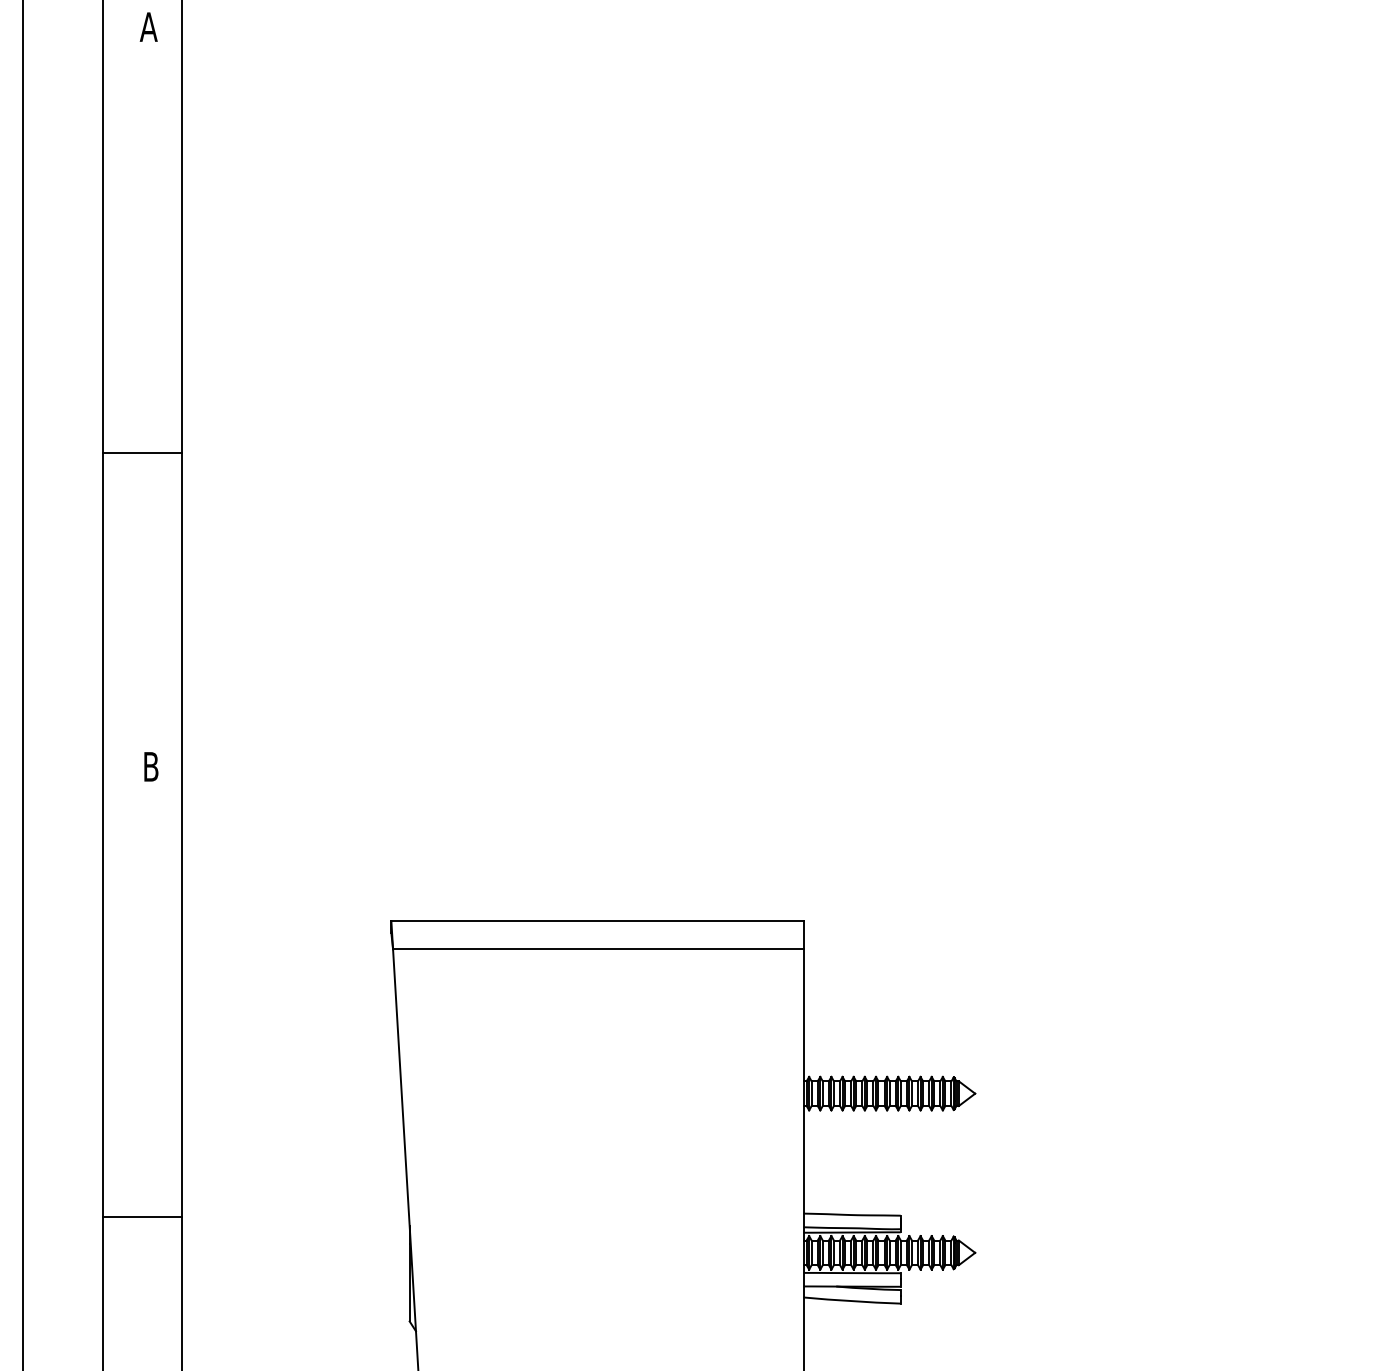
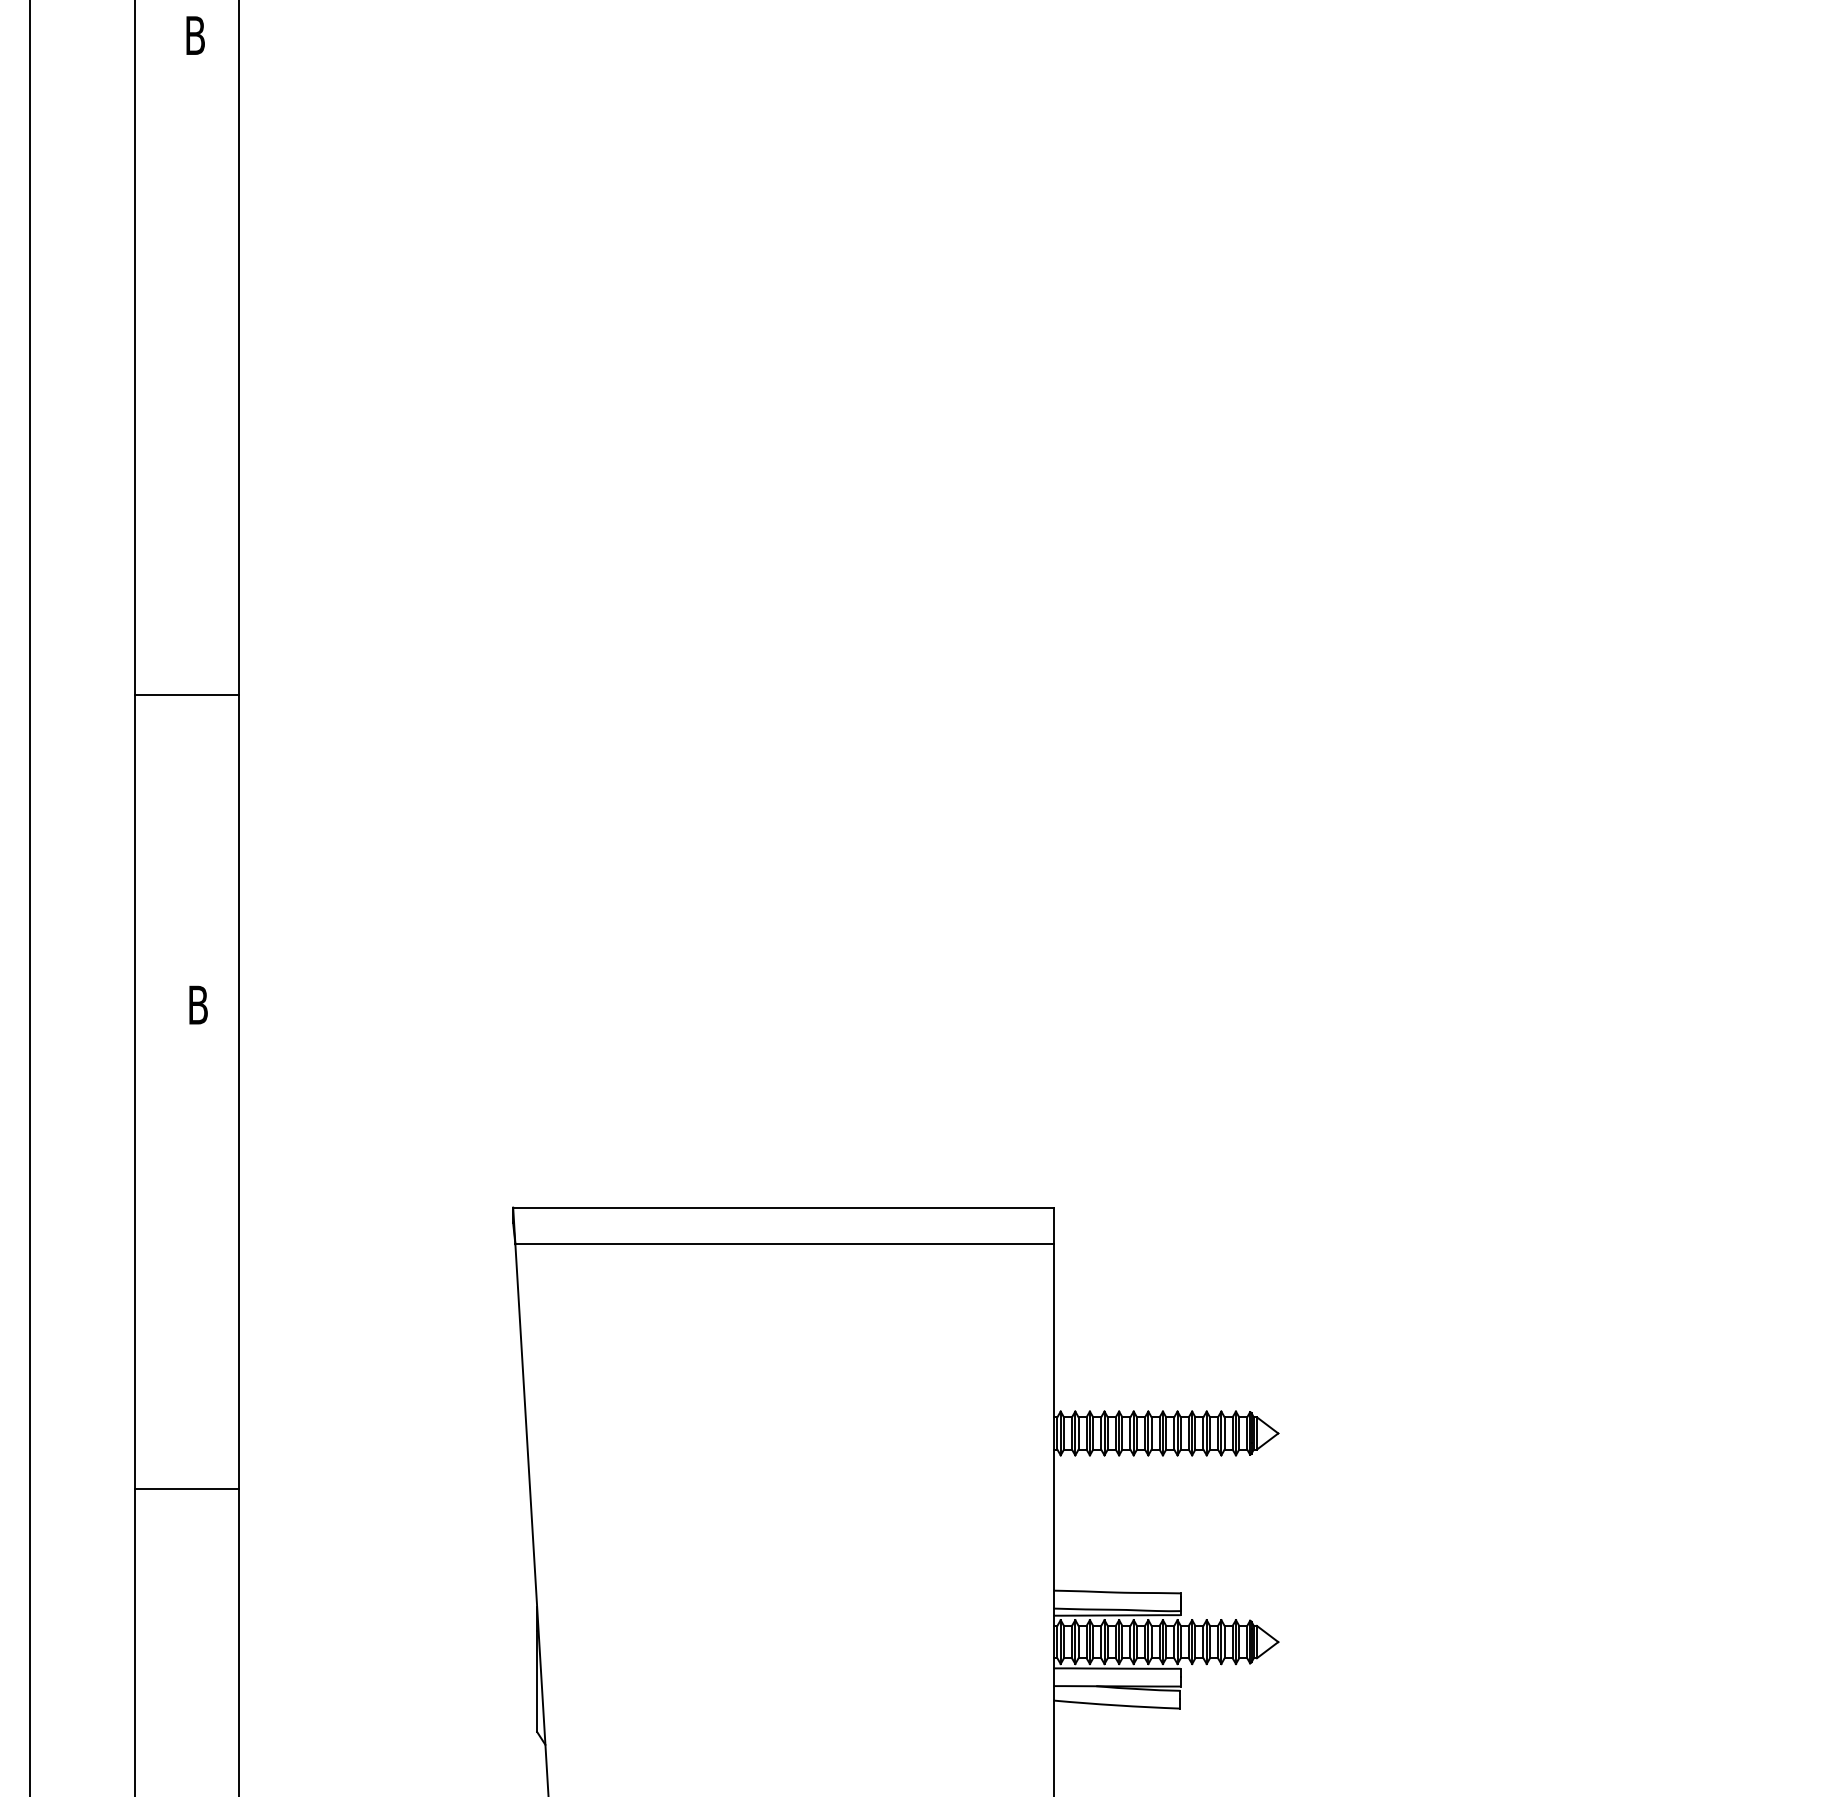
text: (148, 27) -> (194, 35), A -> B
line: (142, 452) -> (186, 694), moved
line: (142, 1217) -> (186, 1489), moved

